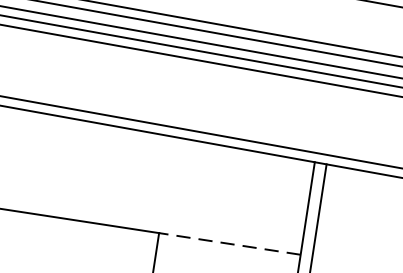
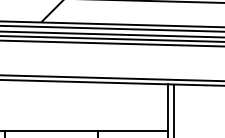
line: (228, 243) -> (132, 130), dashed -> solid

